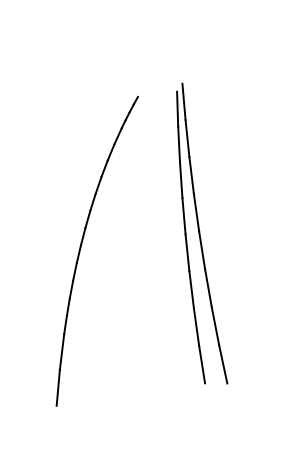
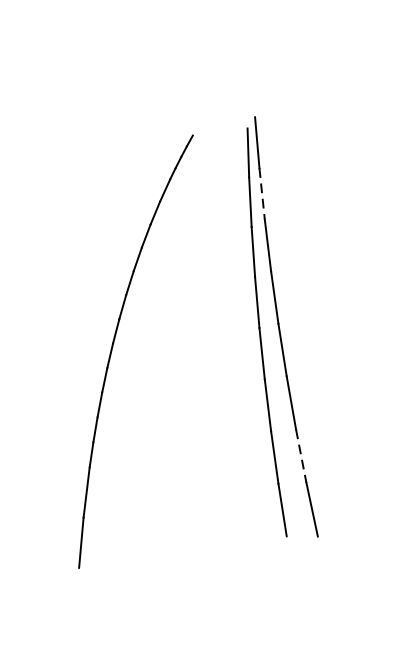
line: (187, 139) -> (262, 195), solid -> dashed
line: (215, 326) -> (301, 456), solid -> dashed

